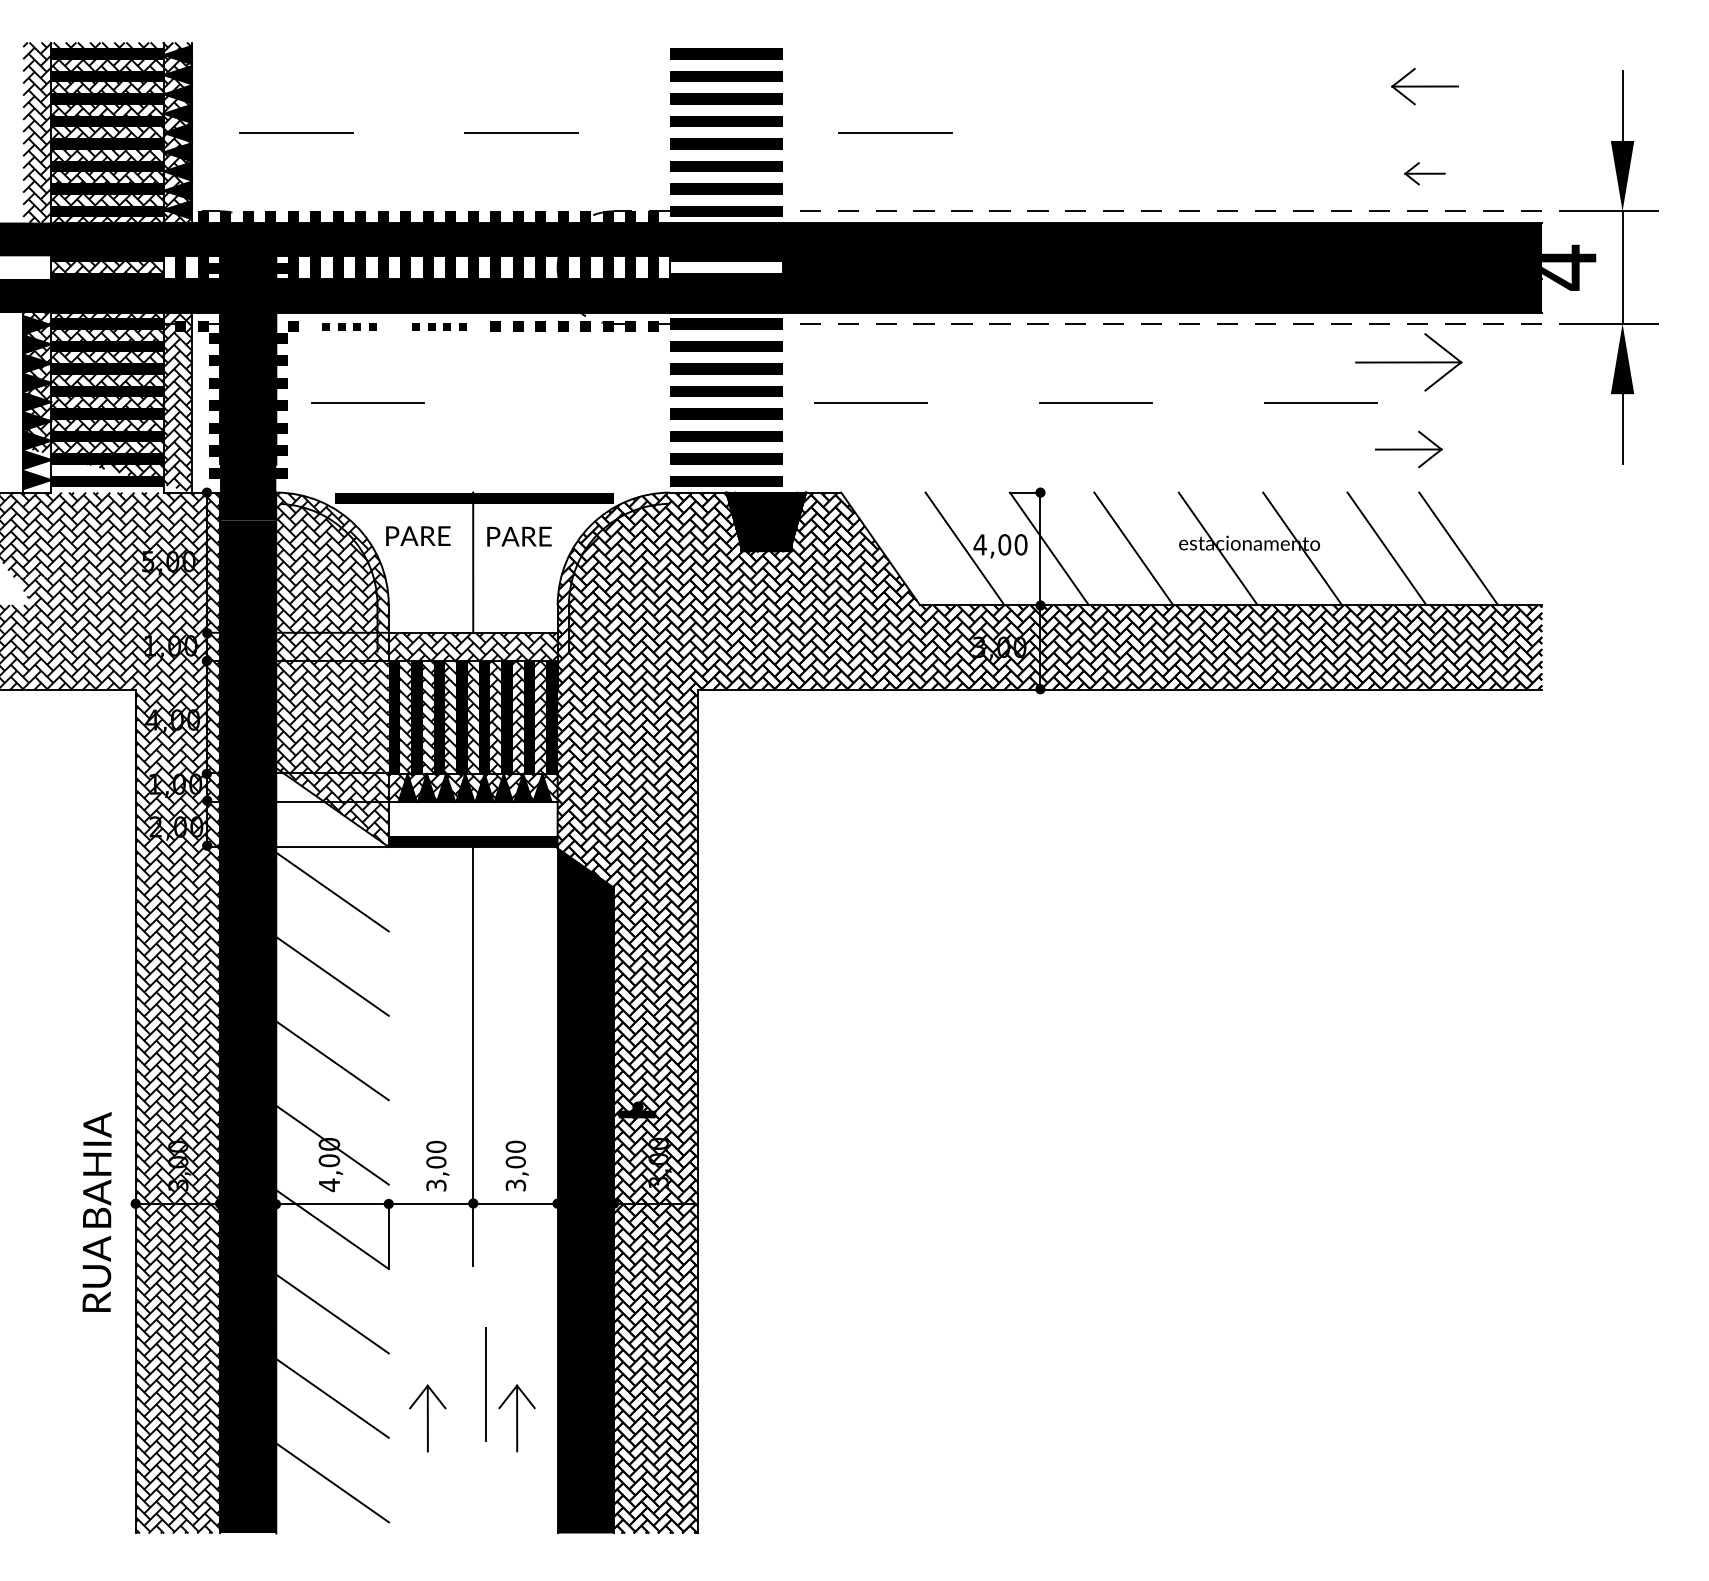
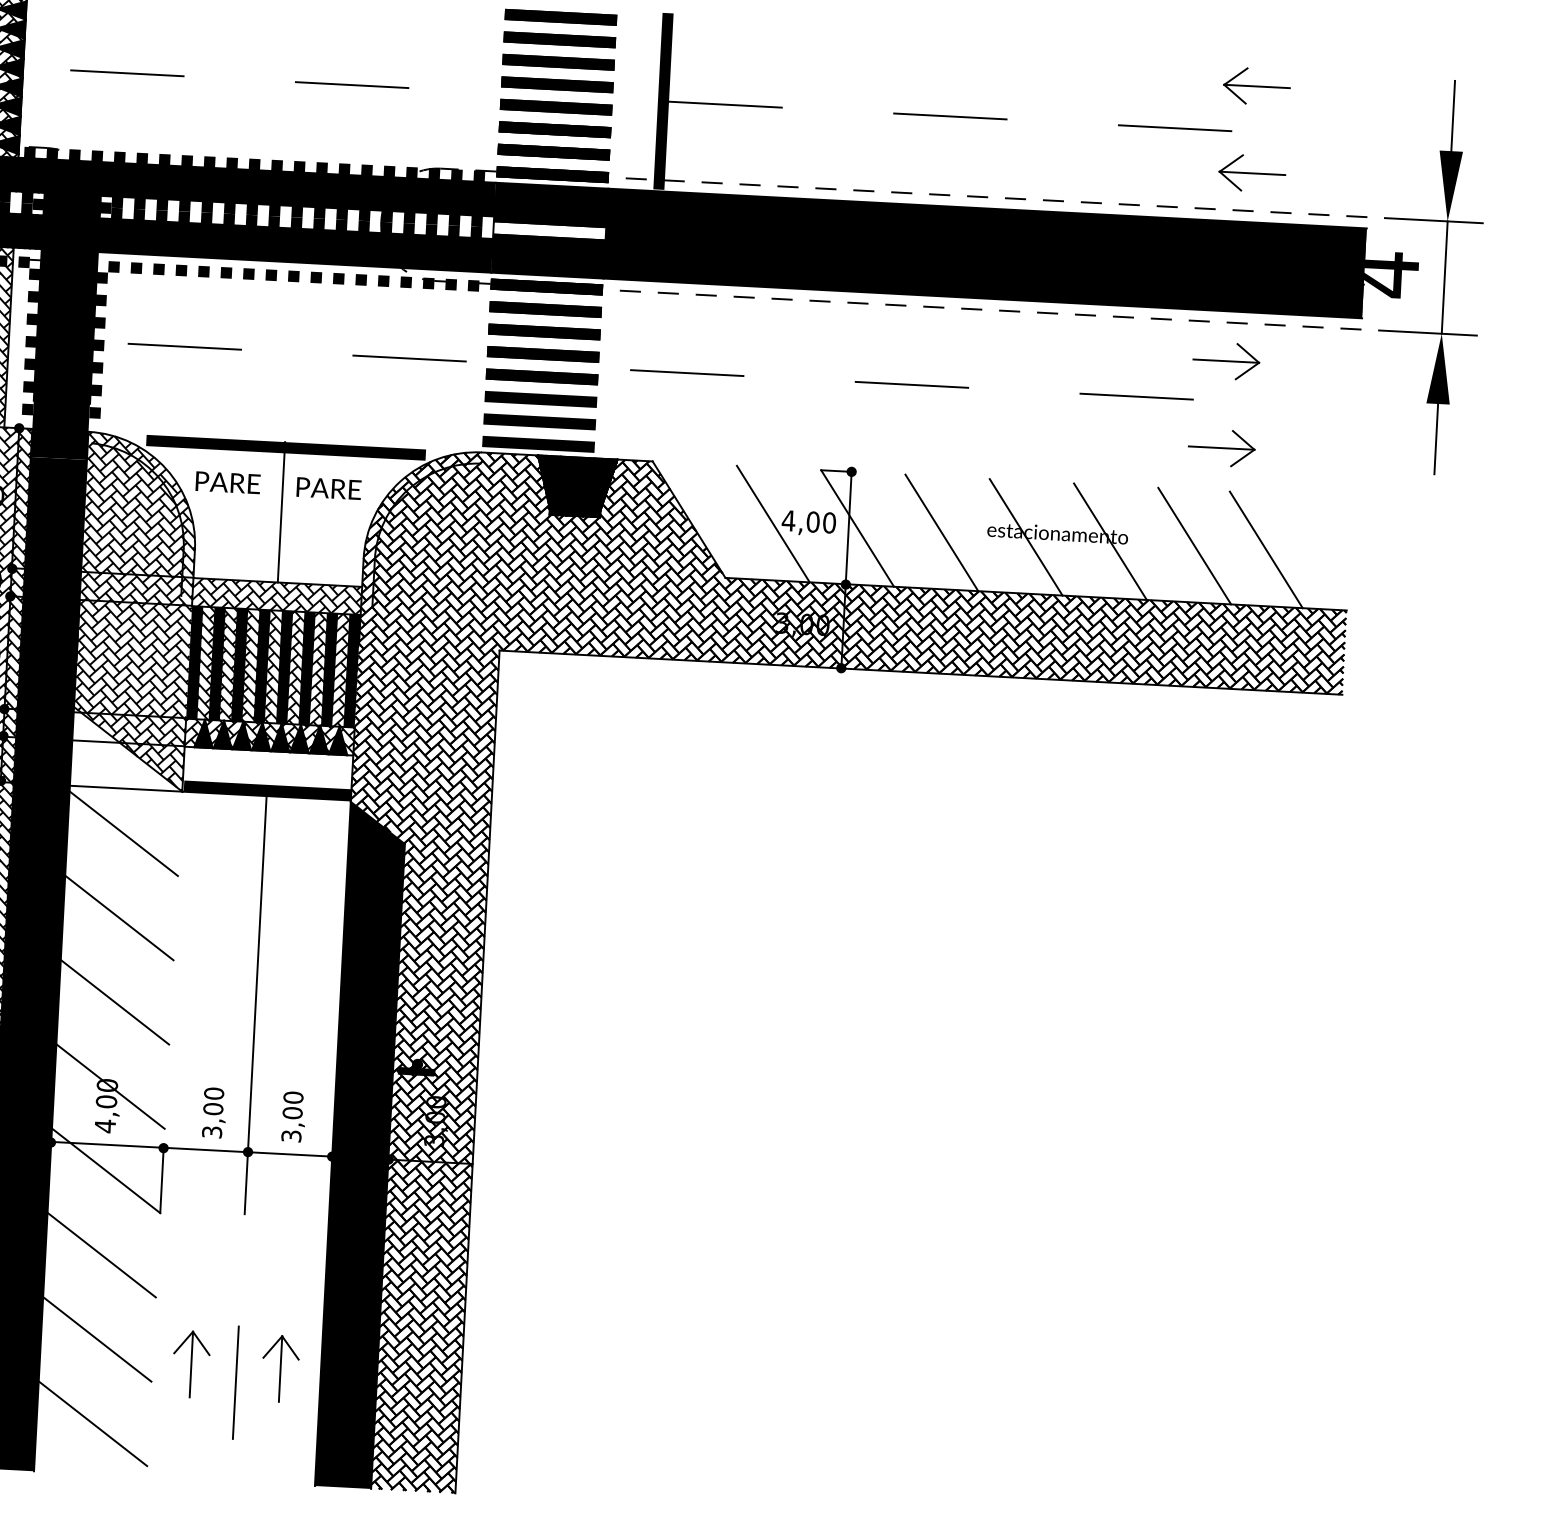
fill: (832, 132) -> (662, 101), added
line: (1120, 132) -> (950, 116), added
line: (1345, 132) -> (1175, 128), added
part: (1424, 173) -> (1251, 173), size x1.67
part: (349, 326) -> (170, 269), size x1.43
part: (439, 326) -> (260, 274), size x1.43
part: (1408, 362) -> (1225, 361), size x0.62
line: (592, 402) -> (408, 358), added
line: (485, 1384) -> (235, 1382), moved

